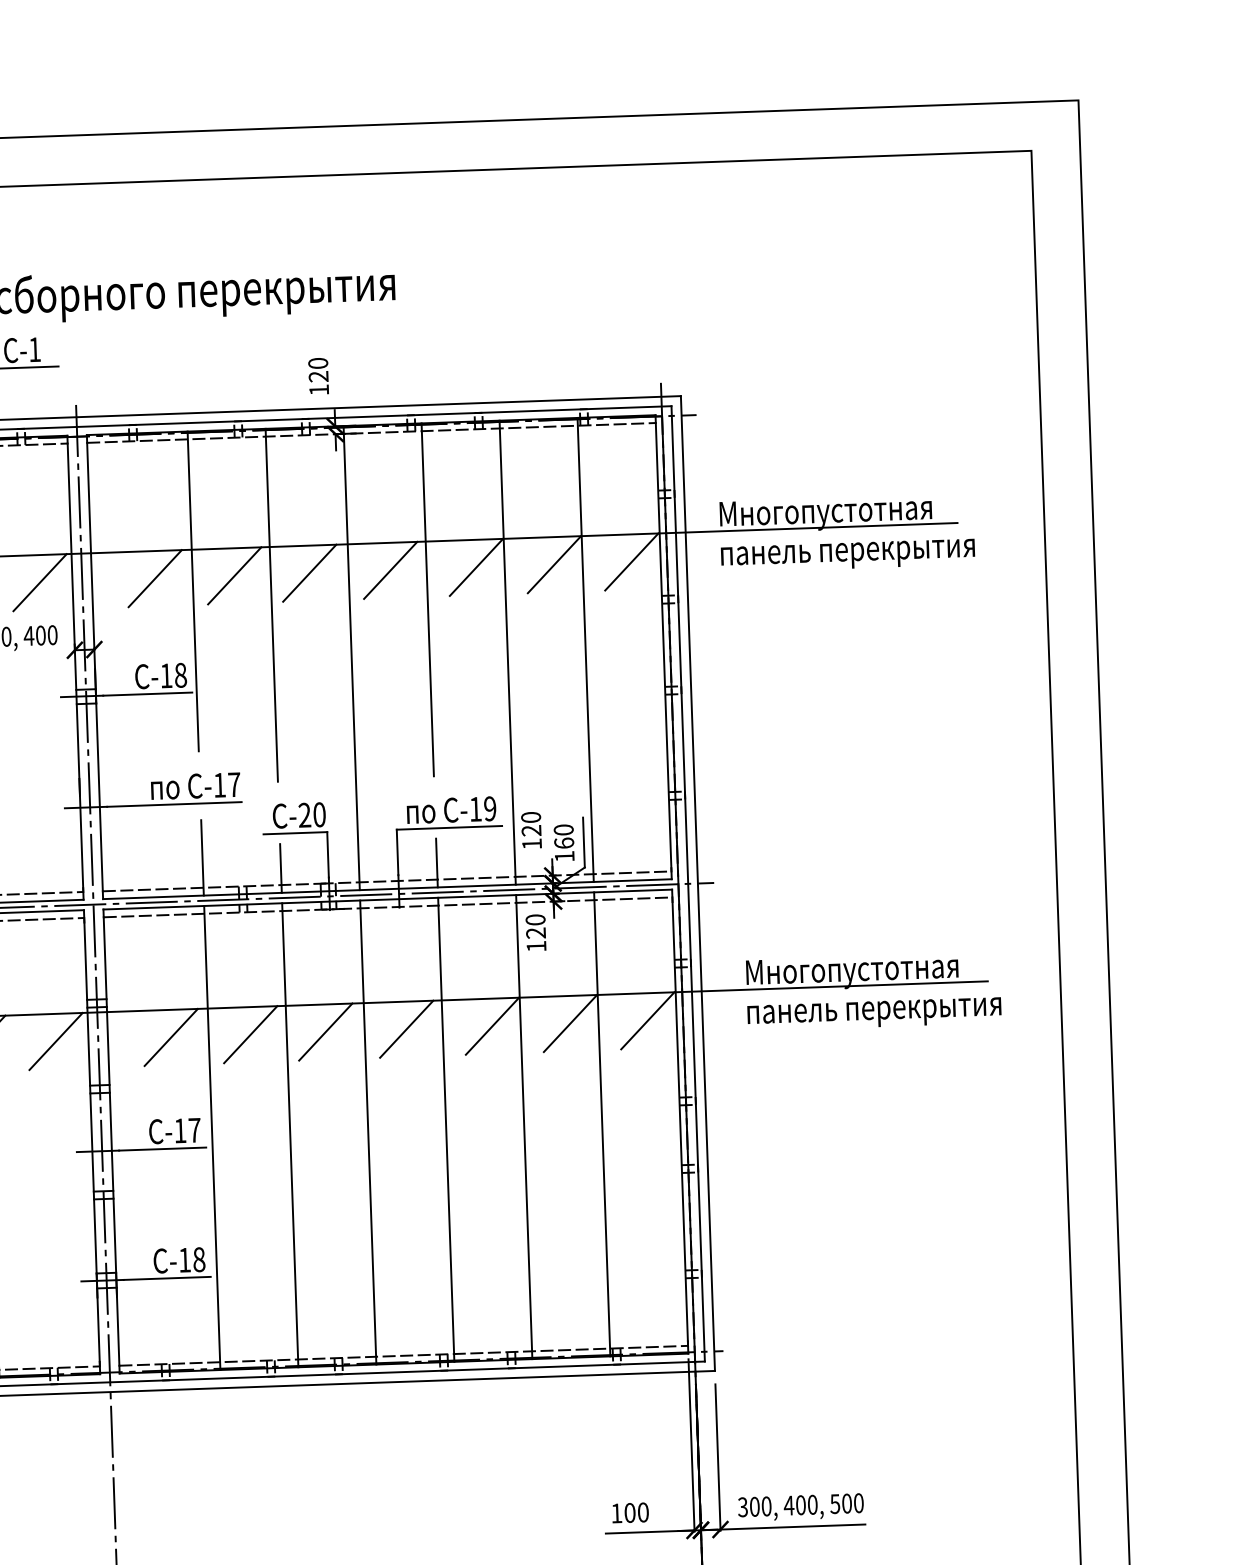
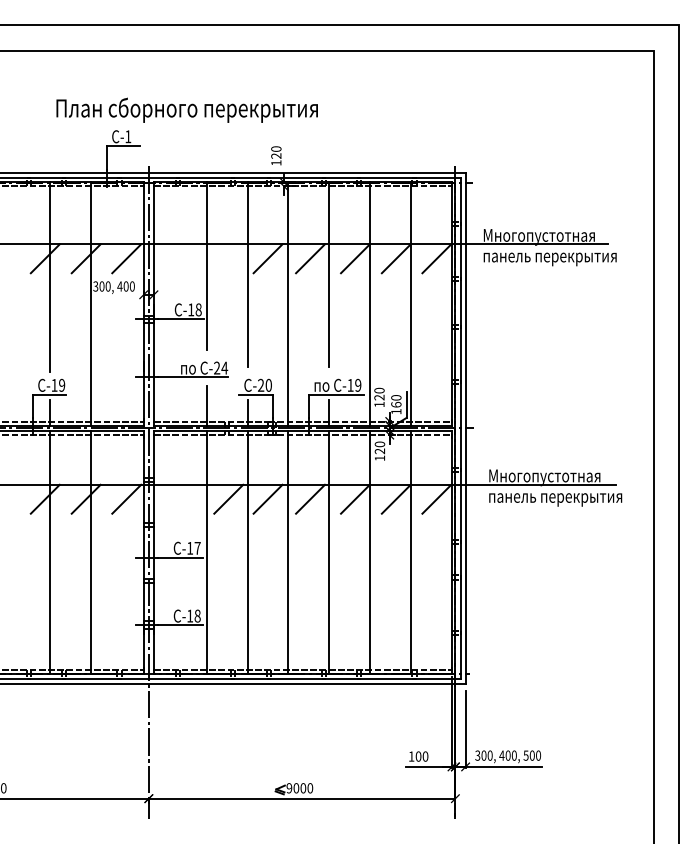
line: (234, 575) -> (228, 258), removed
line: (154, 578) -> (186, 258), removed
text: (228, 783) -> (221, 367), -17 -> -24
line: (170, 1036) -> (186, 498), removed

